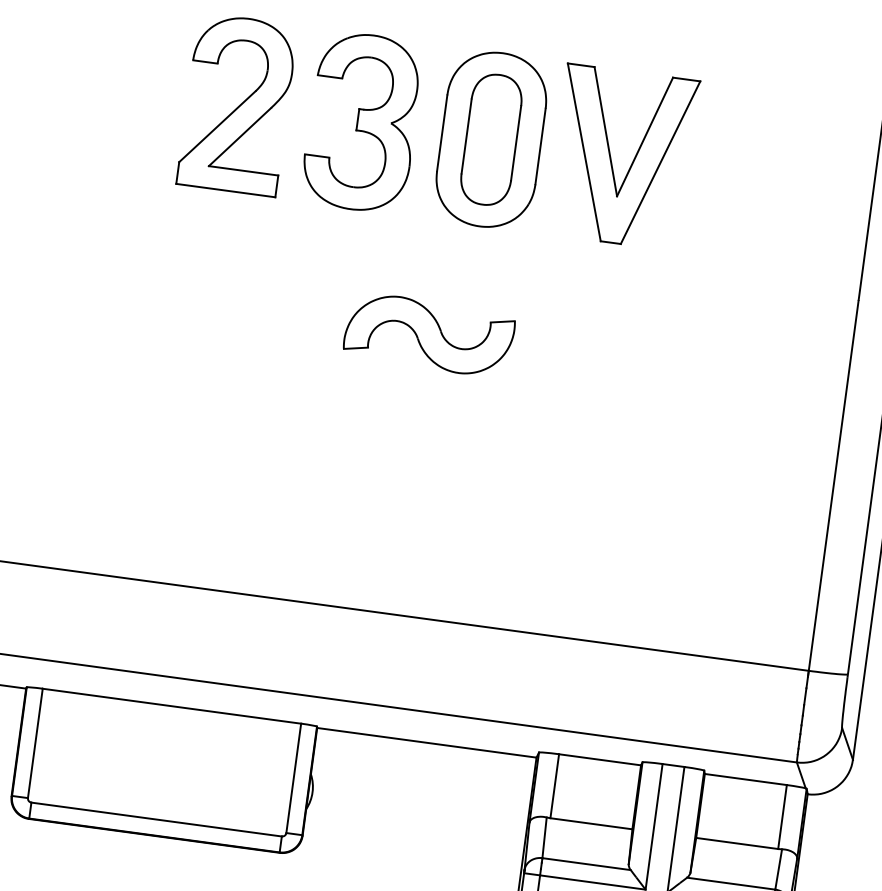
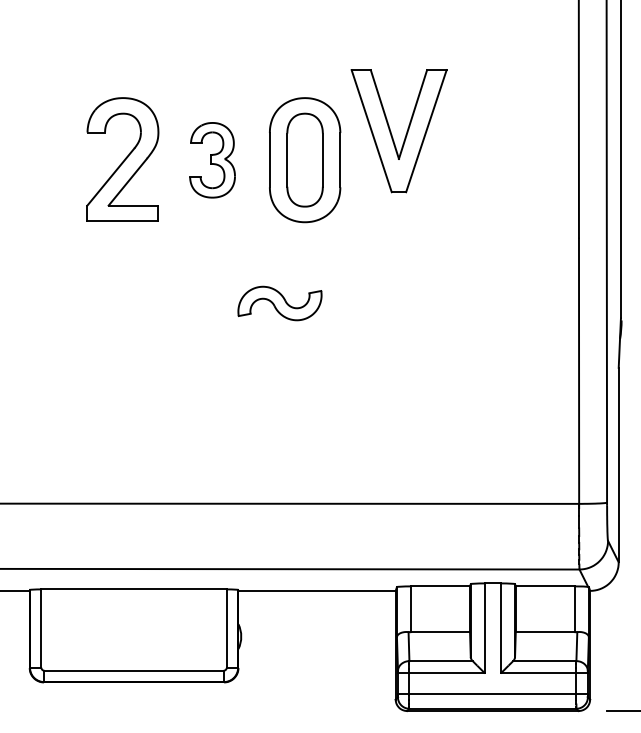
part: (362, 122) -> (212, 160), size x0.6
part: (612, 160) -> (392, 134), moved
part: (428, 334) -> (279, 303), size x0.7

